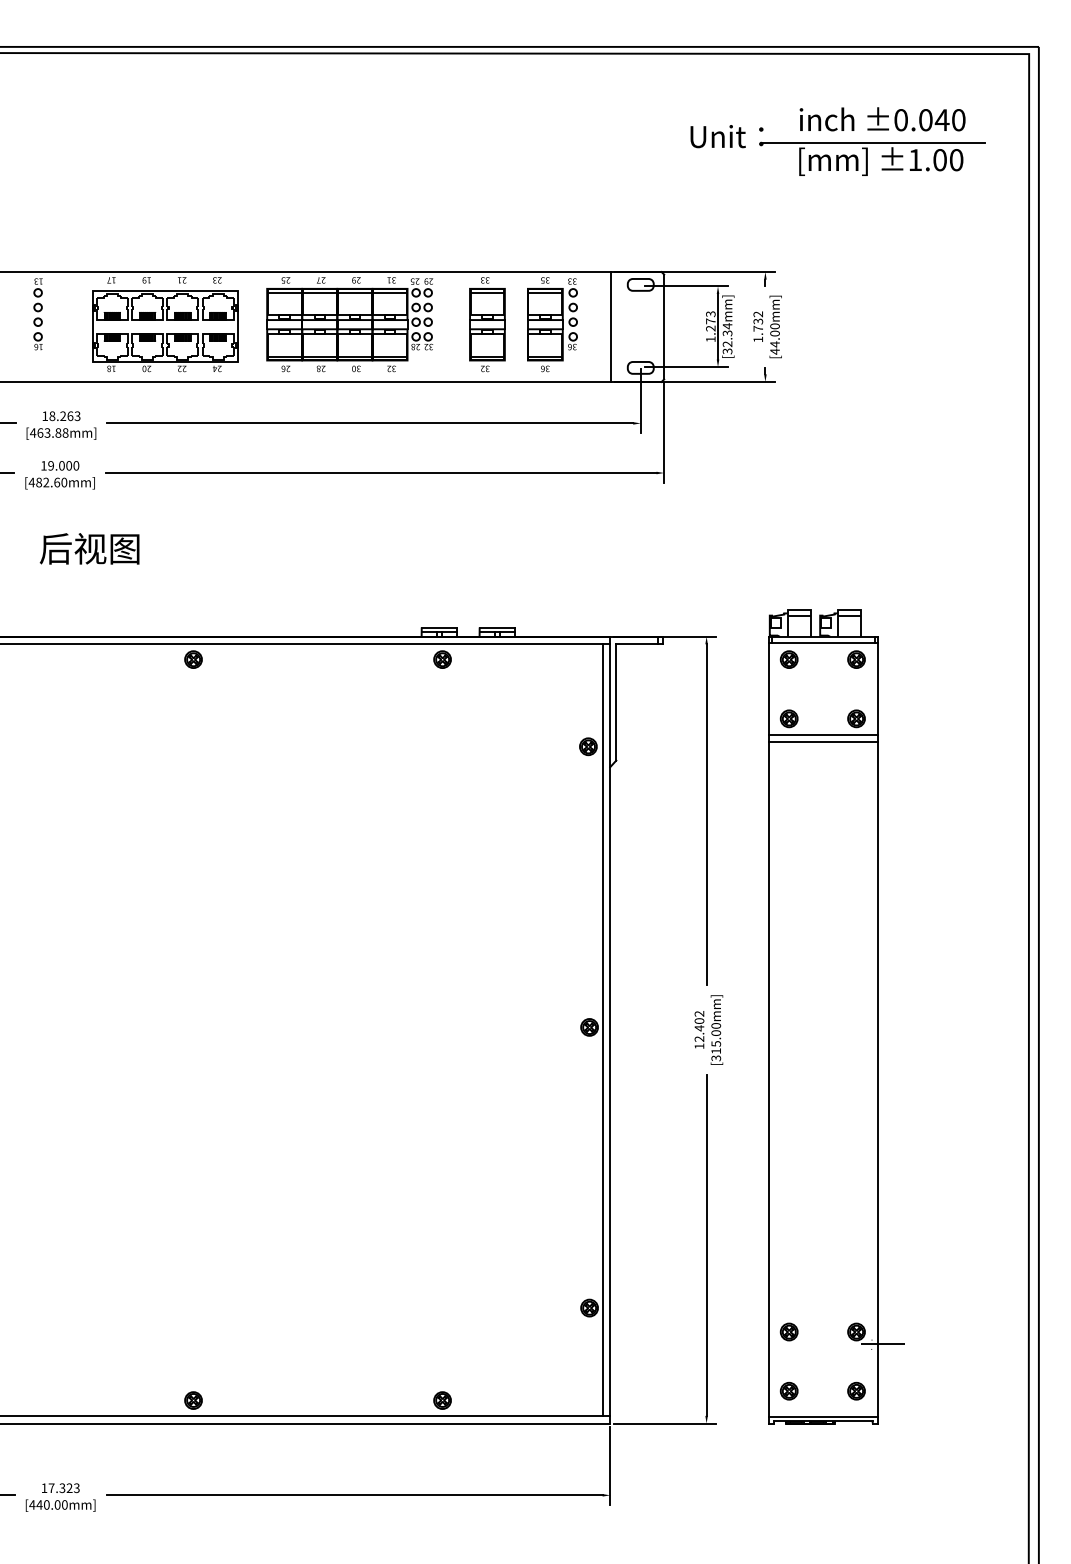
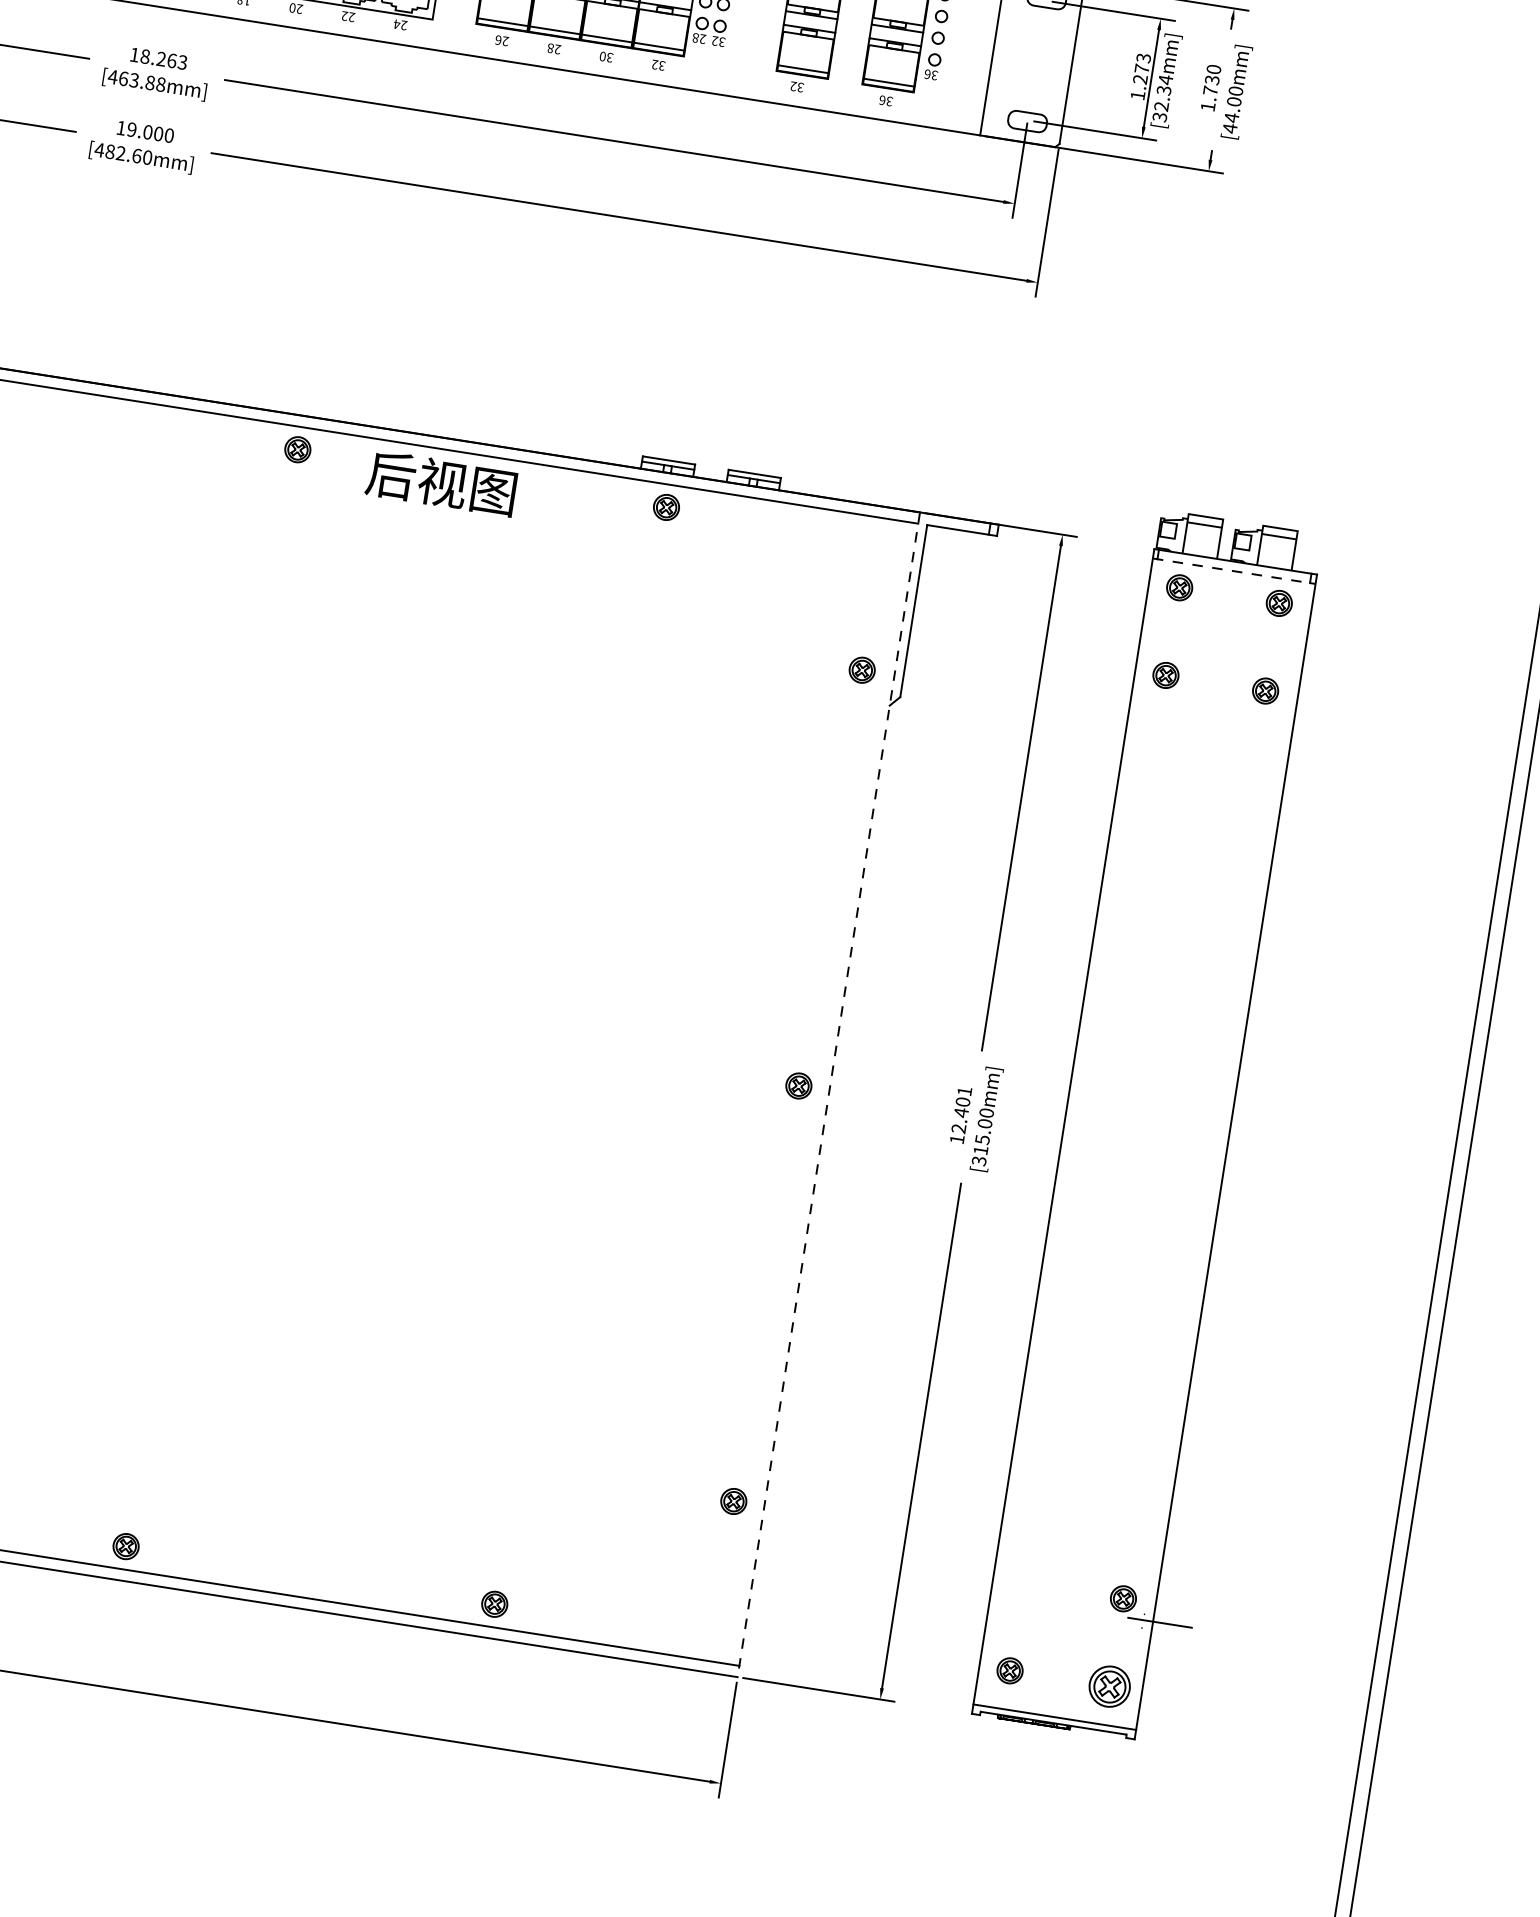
text: (758, 314) -> (1214, 69), 1.732 -> 1.730
text: (89, 548) -> (441, 482), moved
line: (823, 643) -> (1234, 571), solid -> dashed
line: (823, 734) -> (1213, 706), removed
line: (823, 741) -> (1211, 716), removed
text: (699, 1013) -> (964, 1090), 12.402 -> 12.401
line: (602, 1029) -> (817, 1092), removed
line: (610, 1030) -> (829, 1095), solid -> dashed
part: (788, 1331) -> (1022, 1582), removed
part: (856, 1390) -> (1109, 1685), size x1.6

